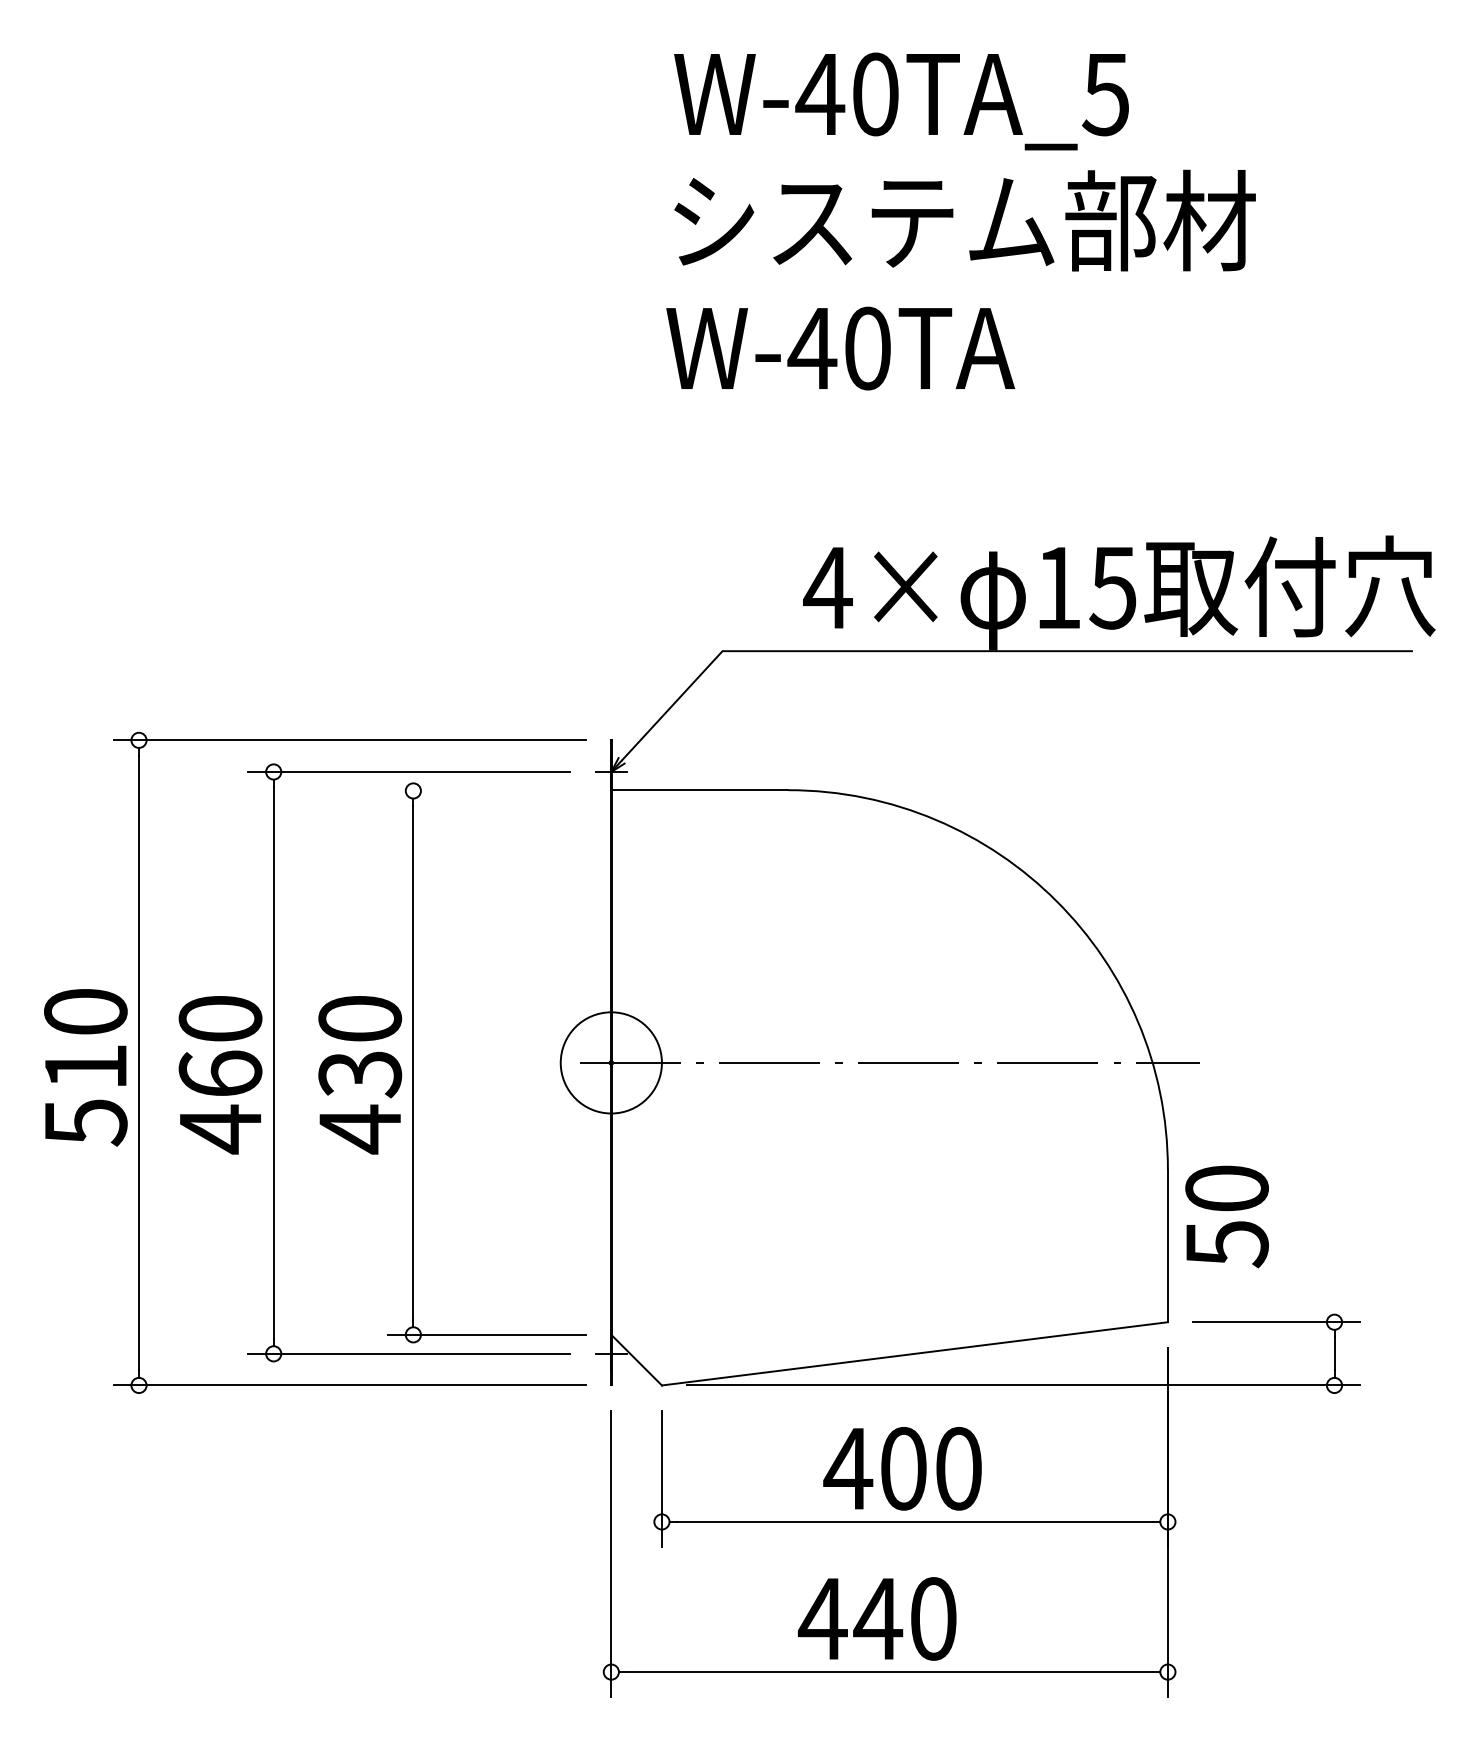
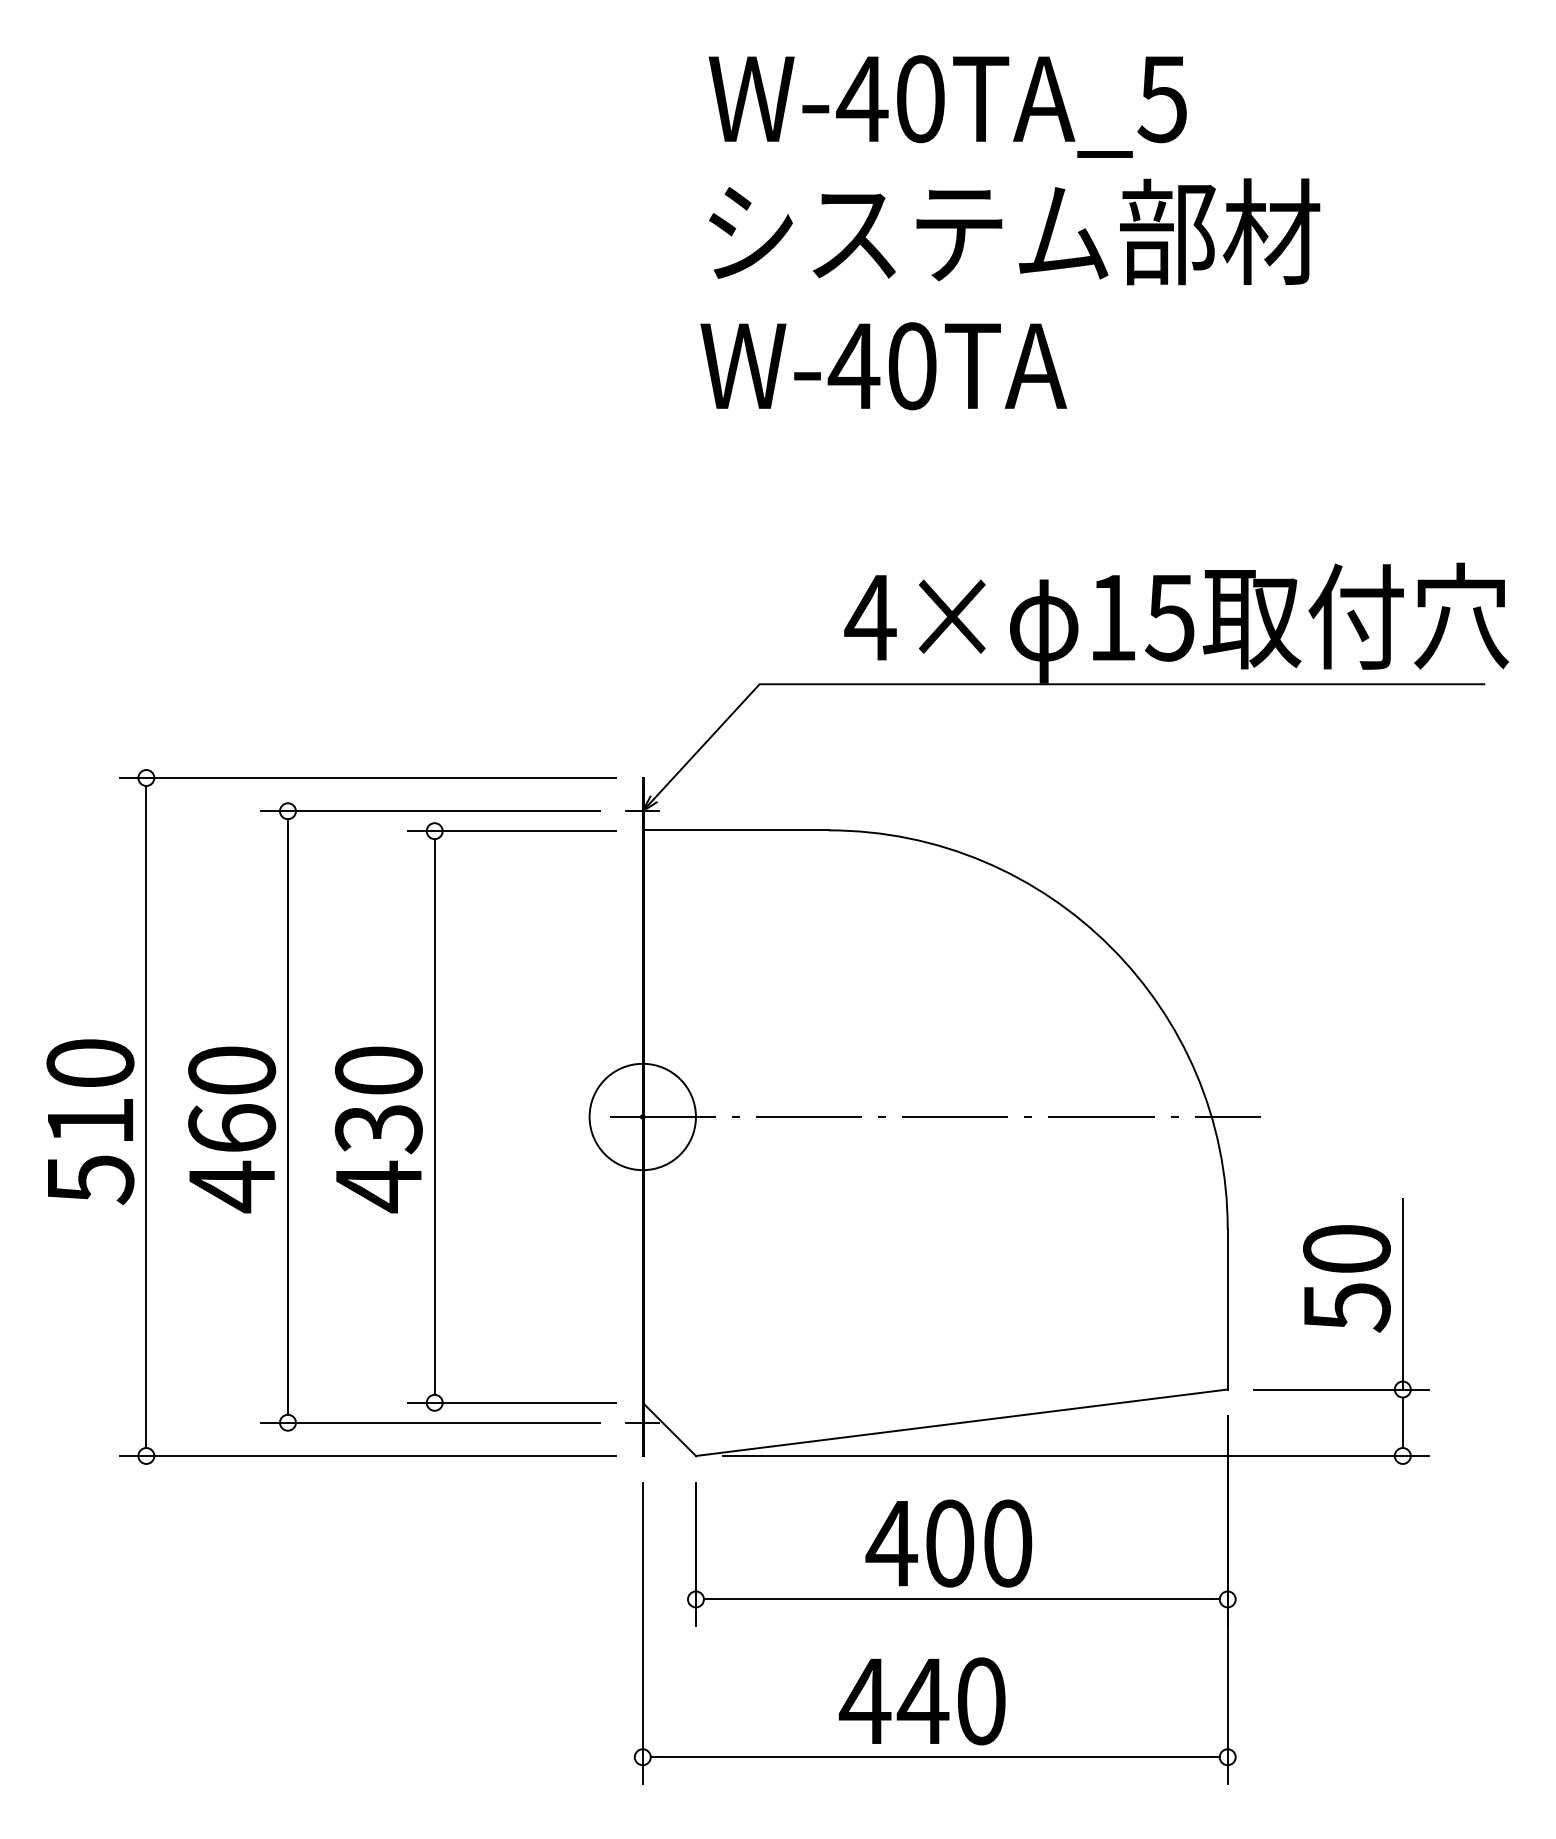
line: (487, 791) -> (512, 831), added
text: (1226, 1216) -> (1346, 1278), moved
line: (1334, 1230) -> (1402, 1293), added

